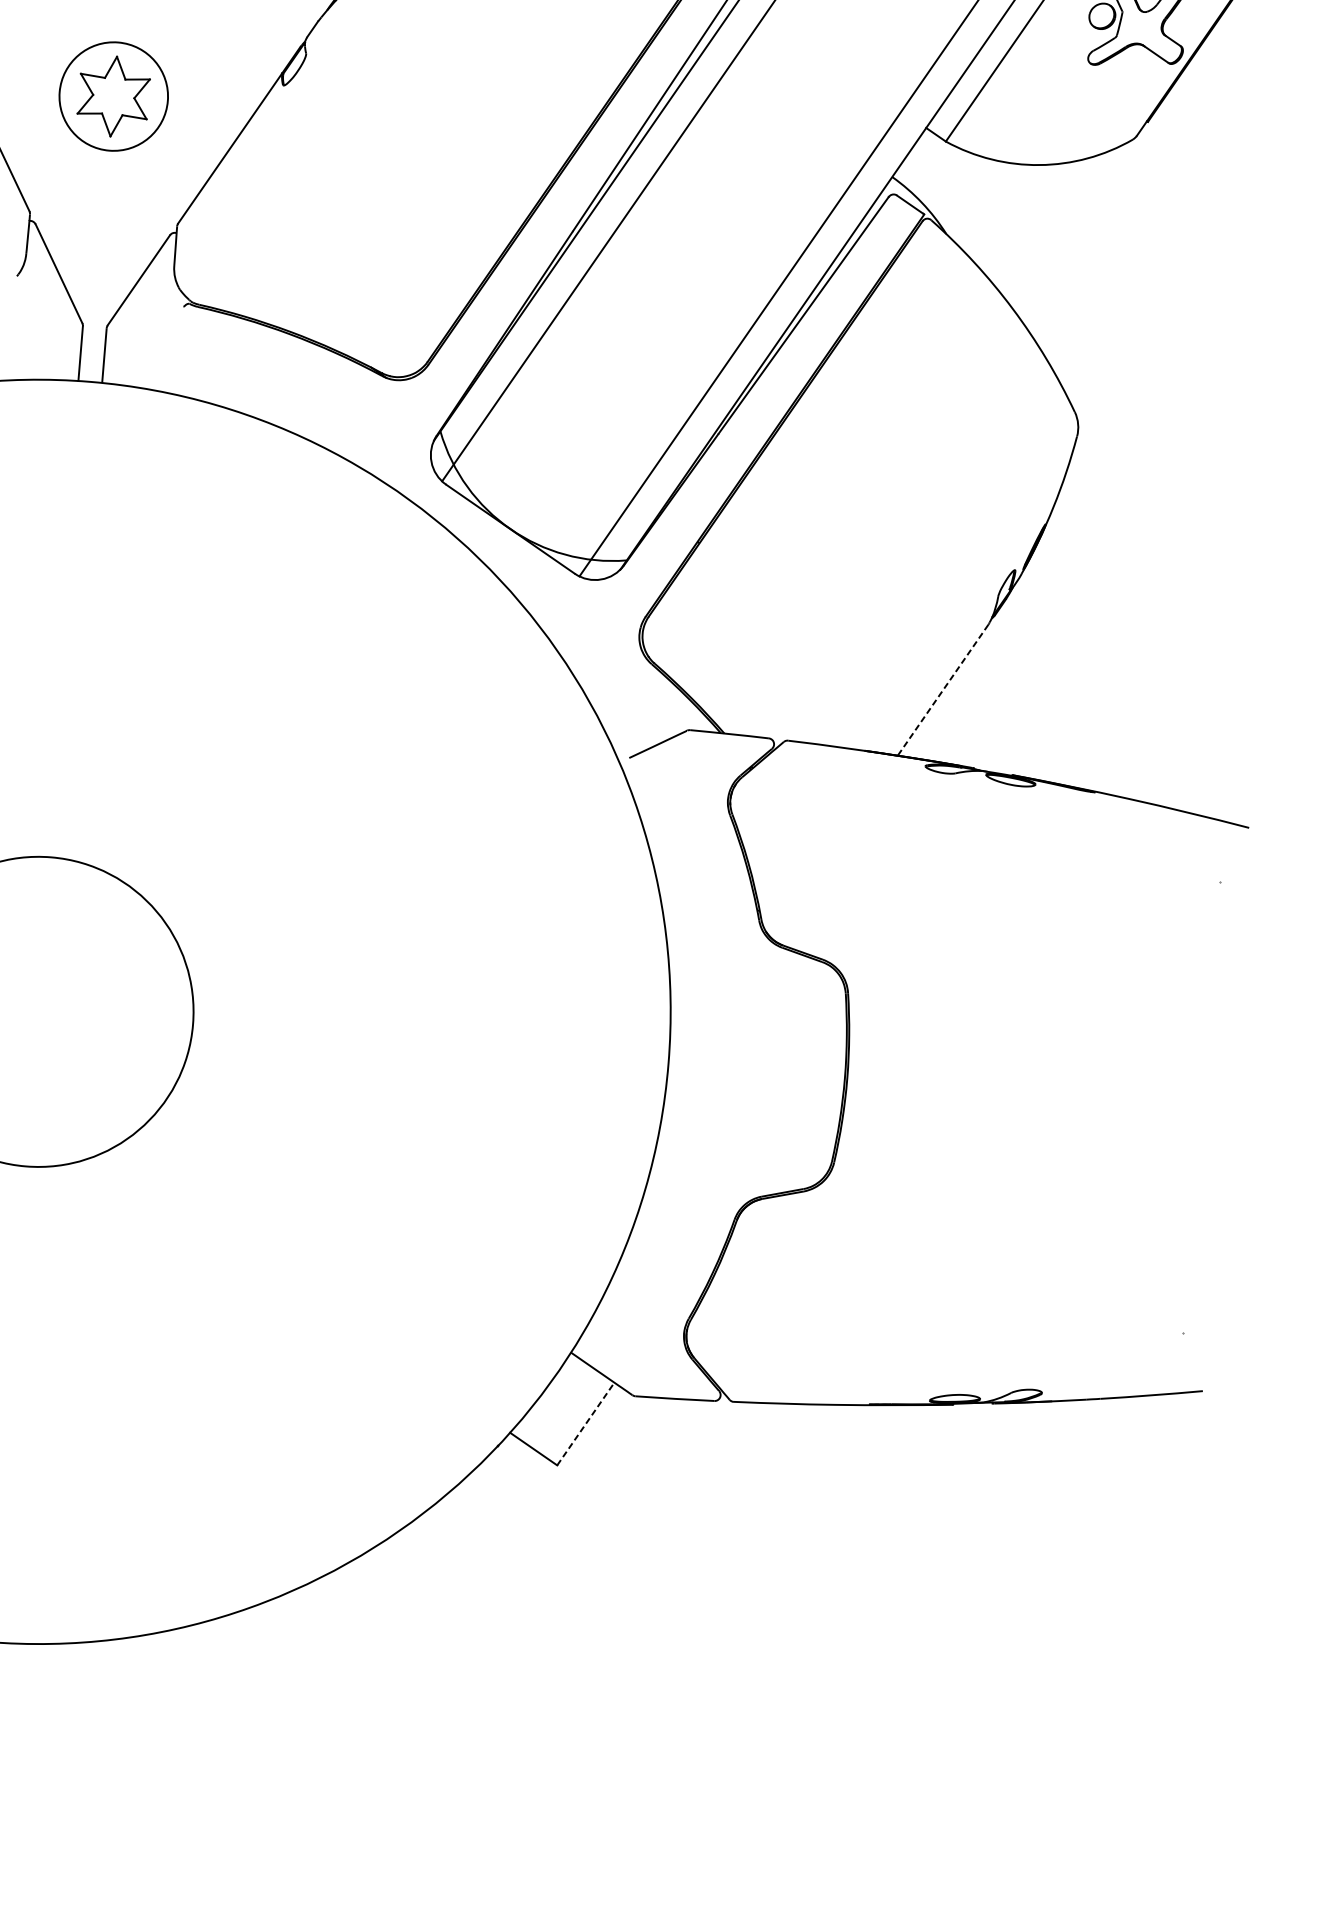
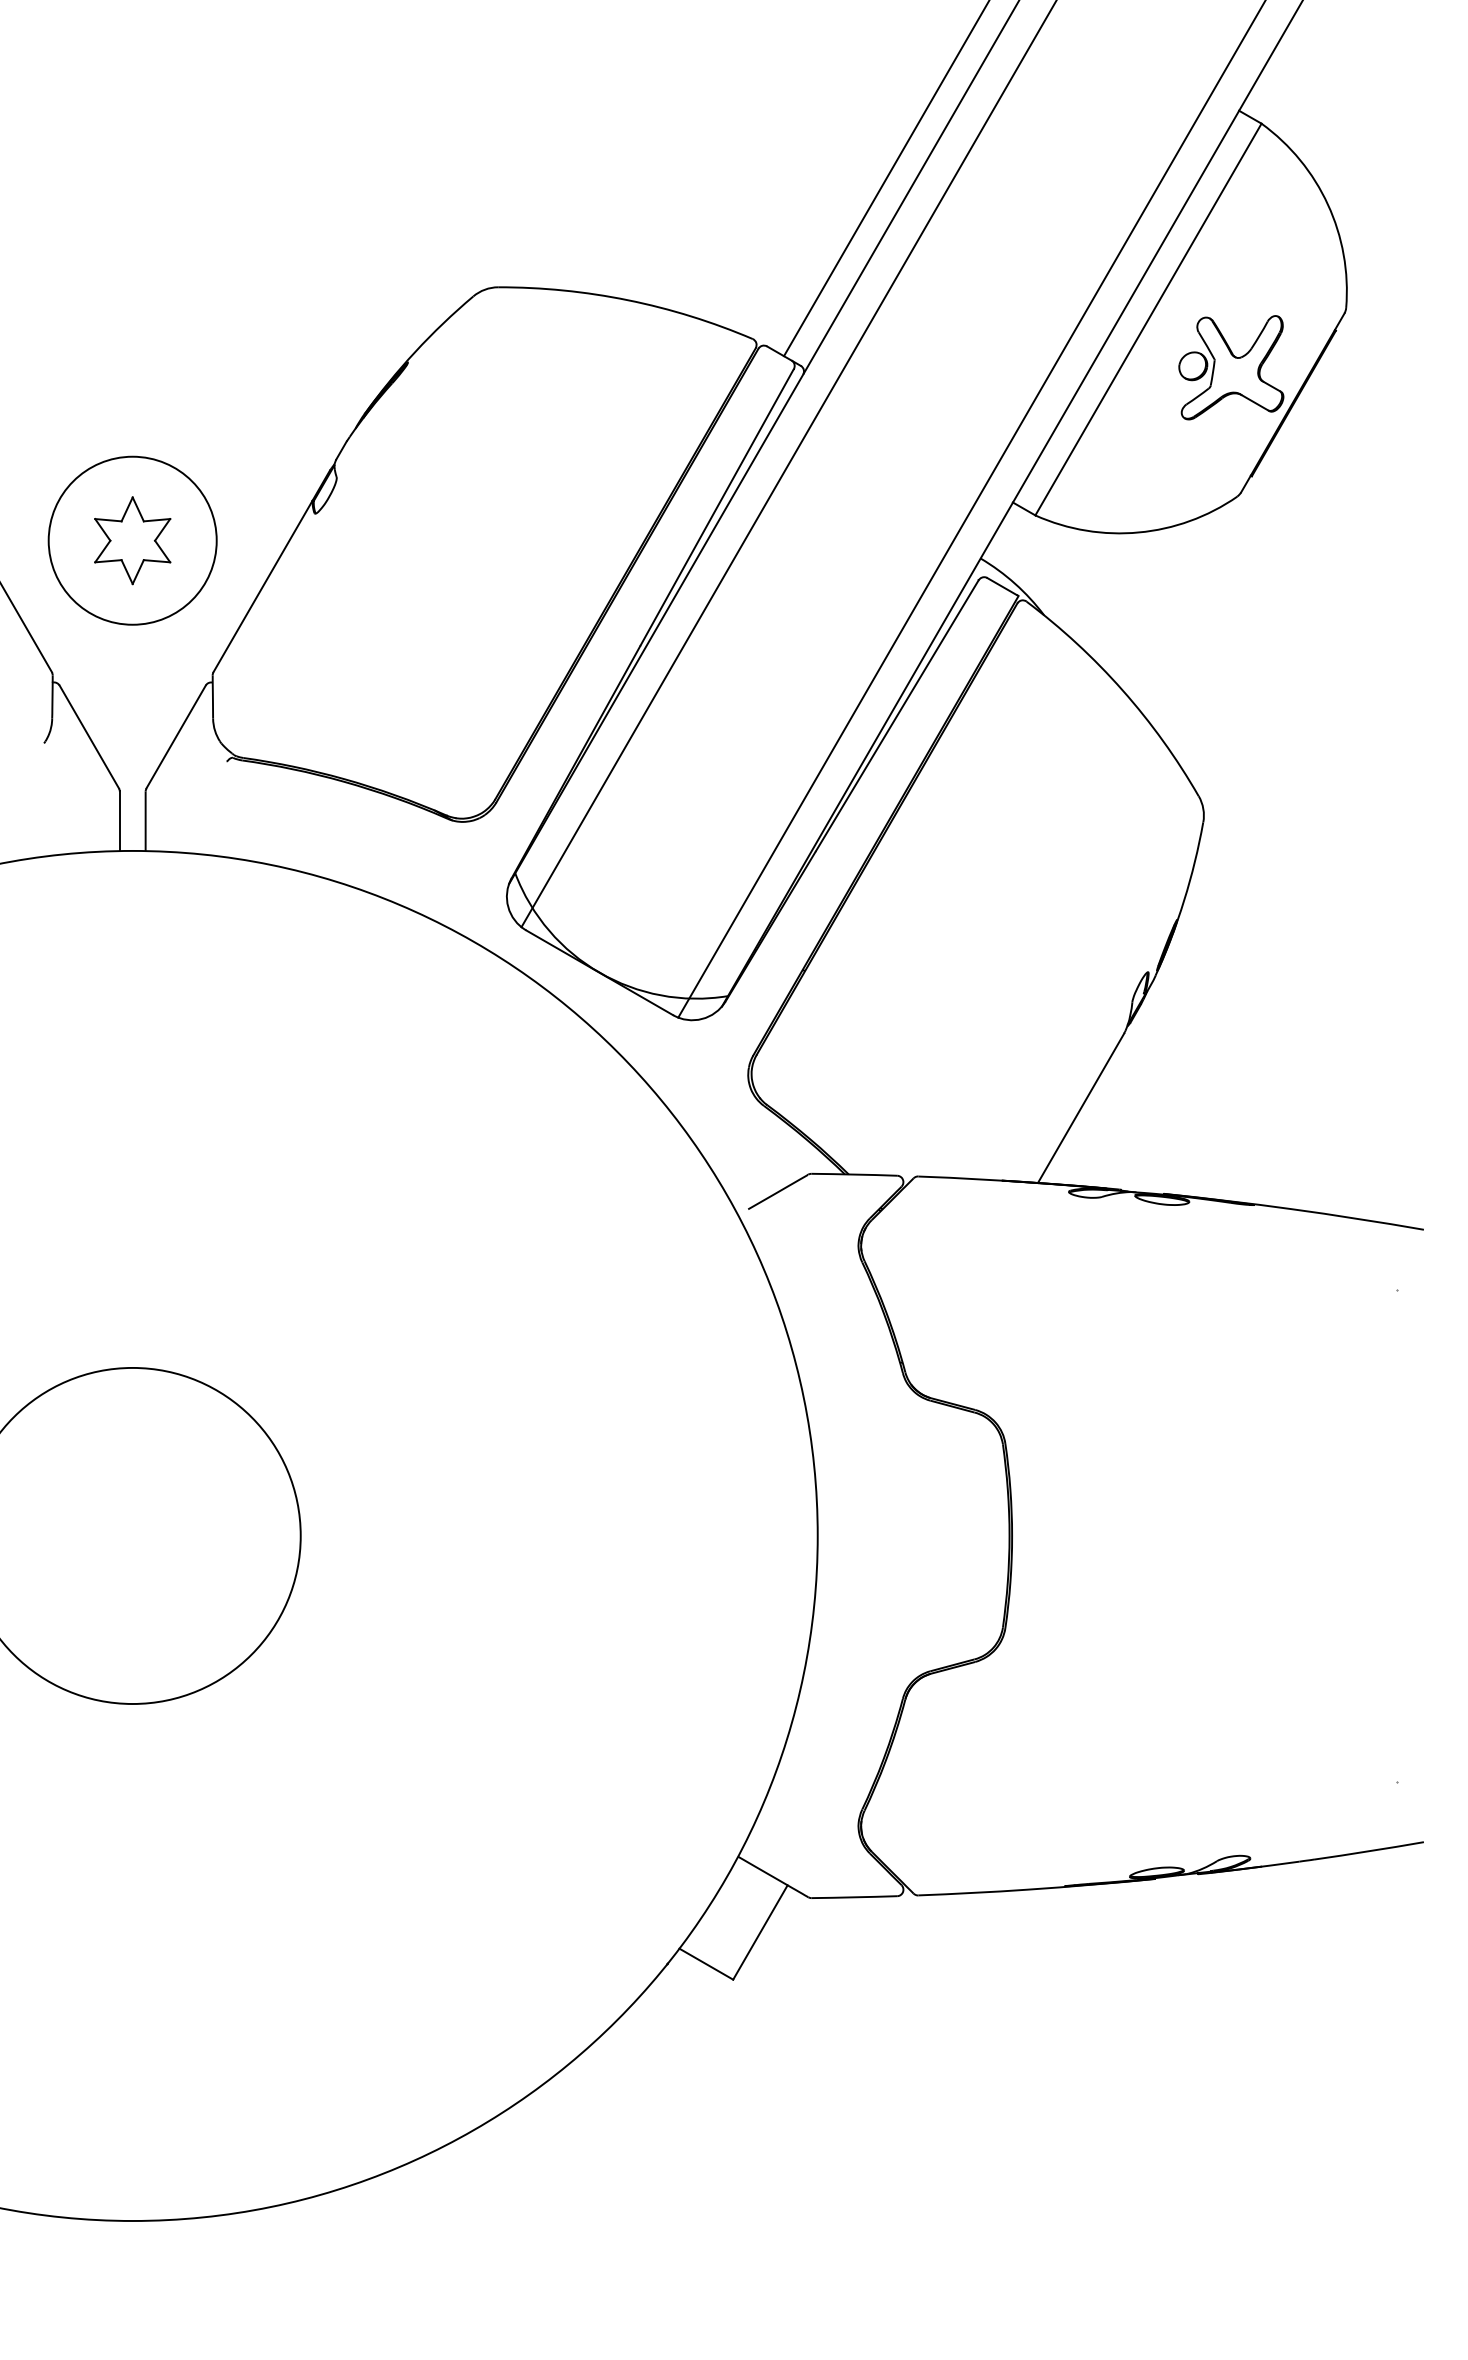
circle: (113, 96) -> (132, 540), size x1.43
line: (942, 690) -> (1080, 1108), dashed -> solid
line: (585, 1424) -> (760, 1932), dashed -> solid

